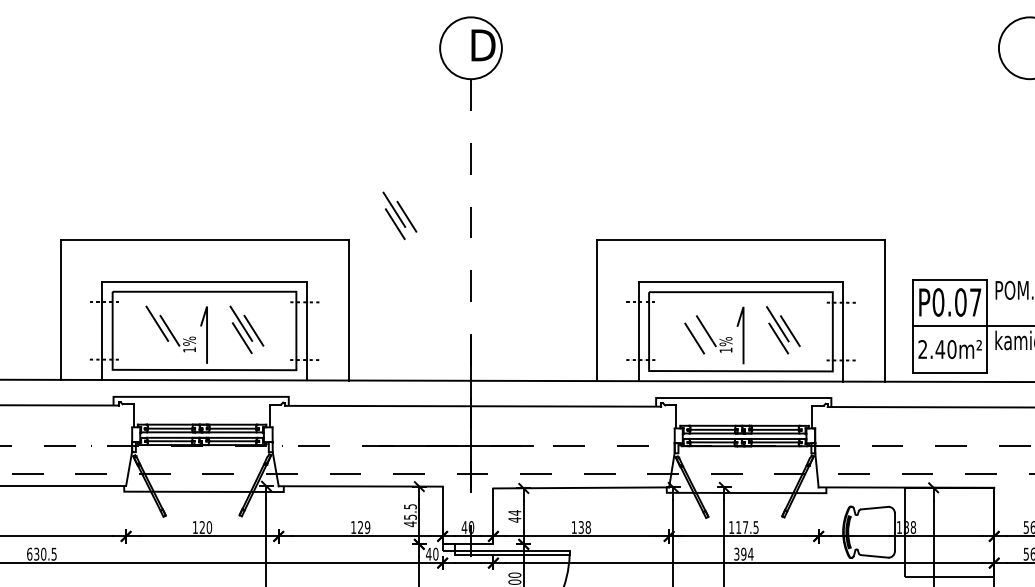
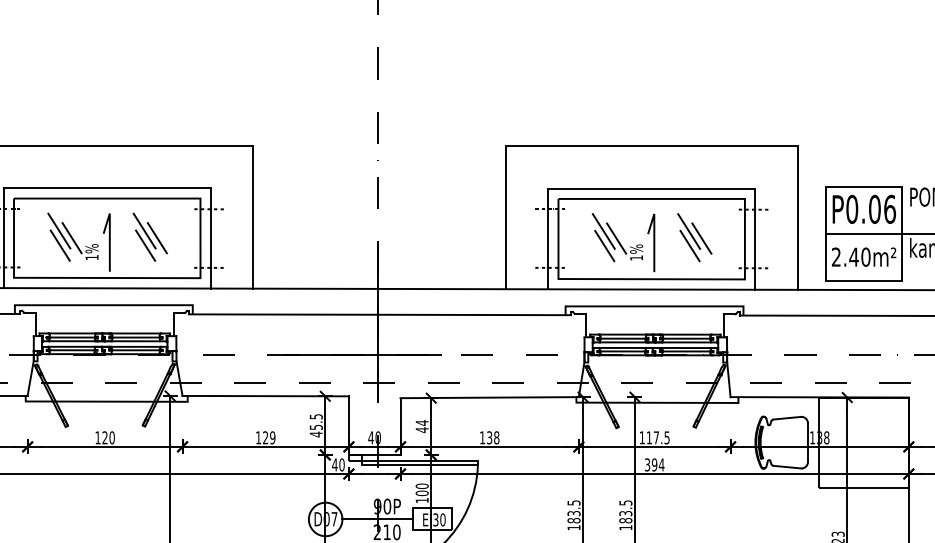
part: (399, 215) -> (305, 121), removed
text: (975, 302) -> (889, 209), P0.07 -> P0.06
line: (693, 324) -> (603, 231), added
line: (157, 338) -> (59, 245), added

